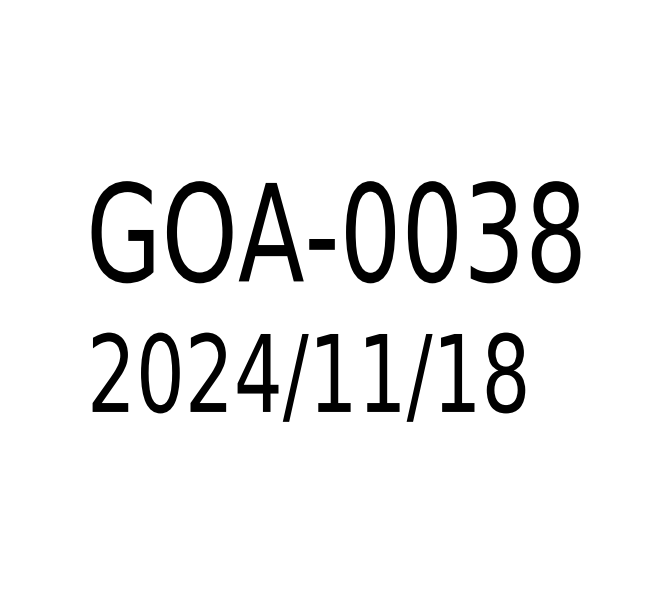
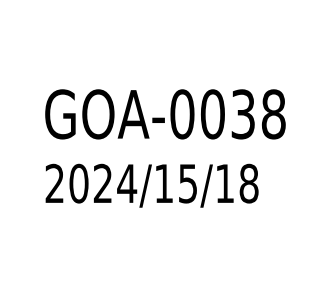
text: (380, 372) -> (187, 183), 2024/11/18 -> 2024/15/18

